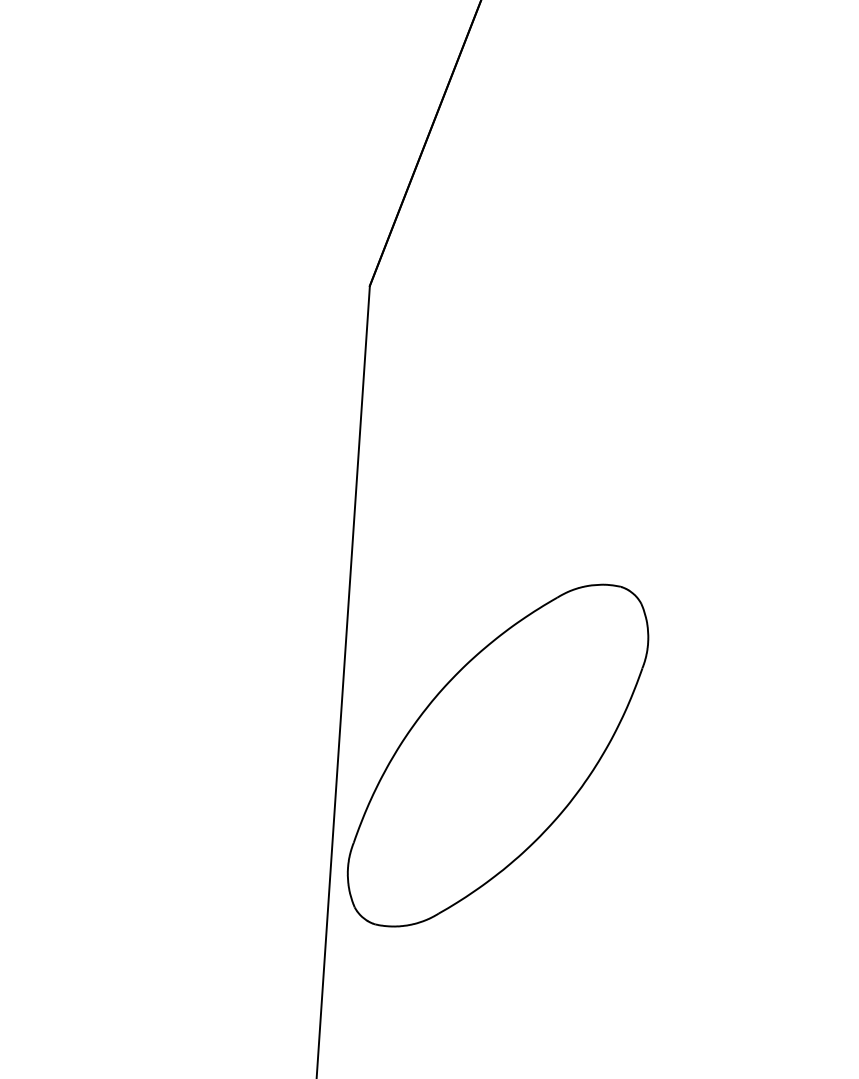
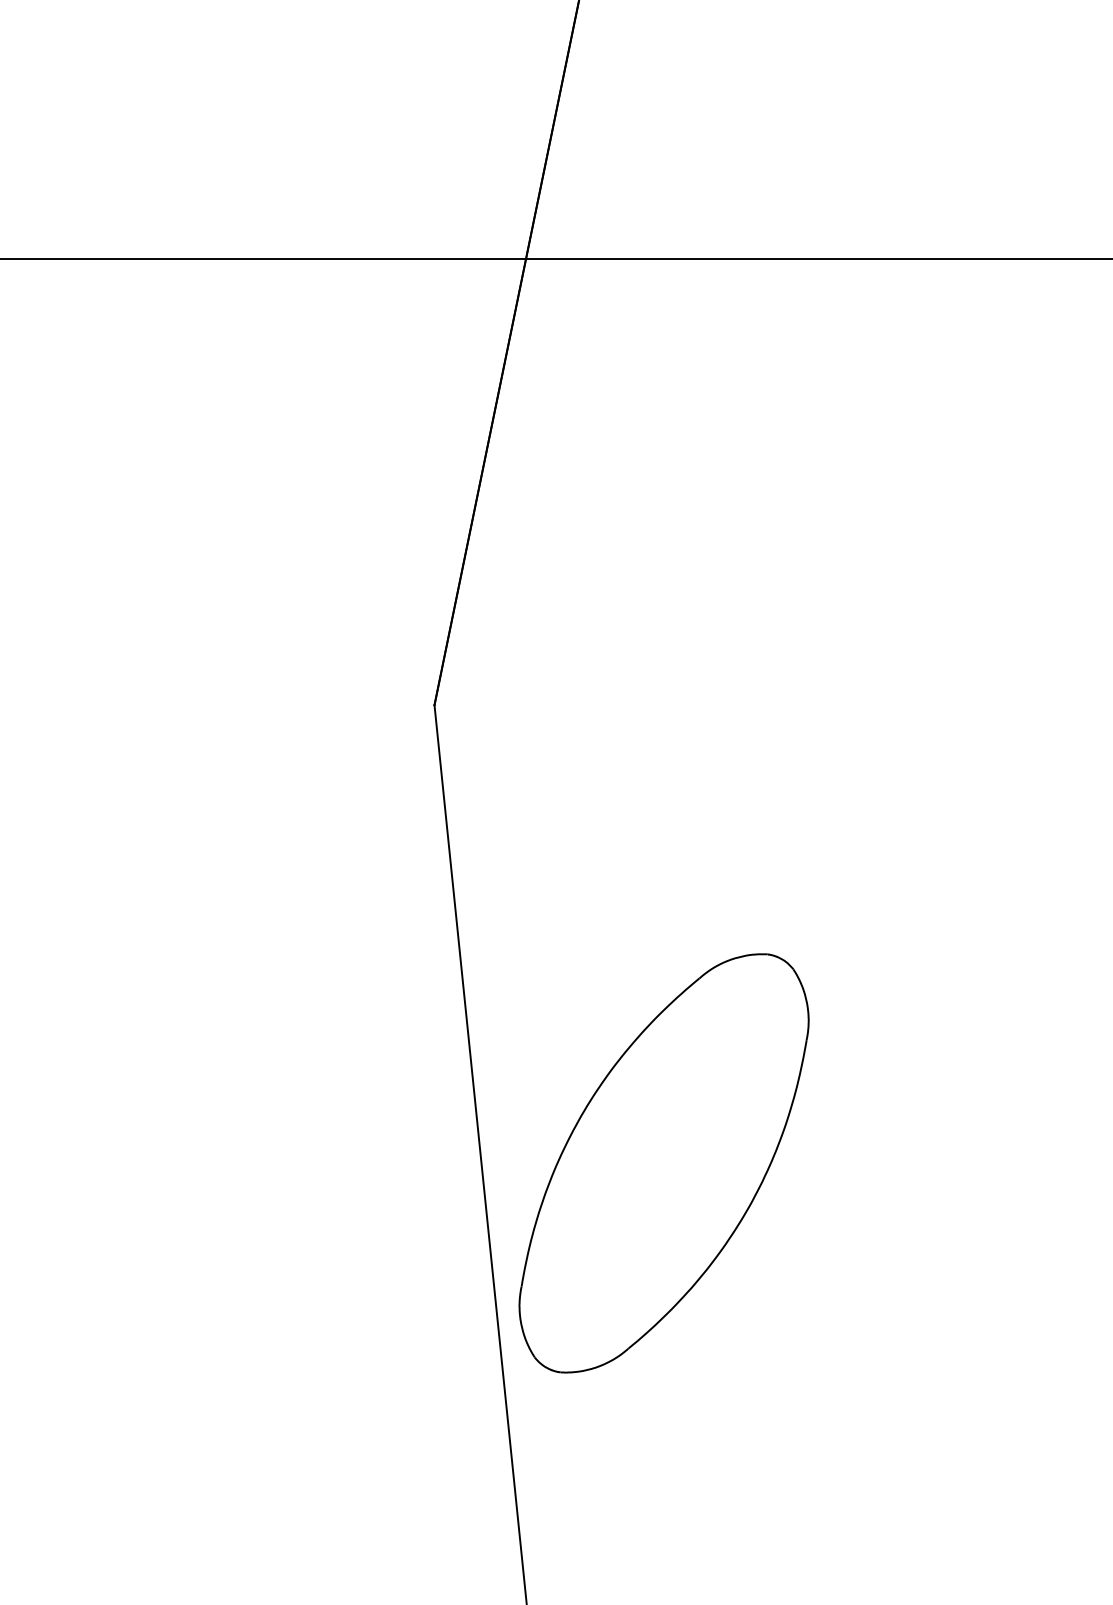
part: (497, 755) -> (663, 1163), moved

